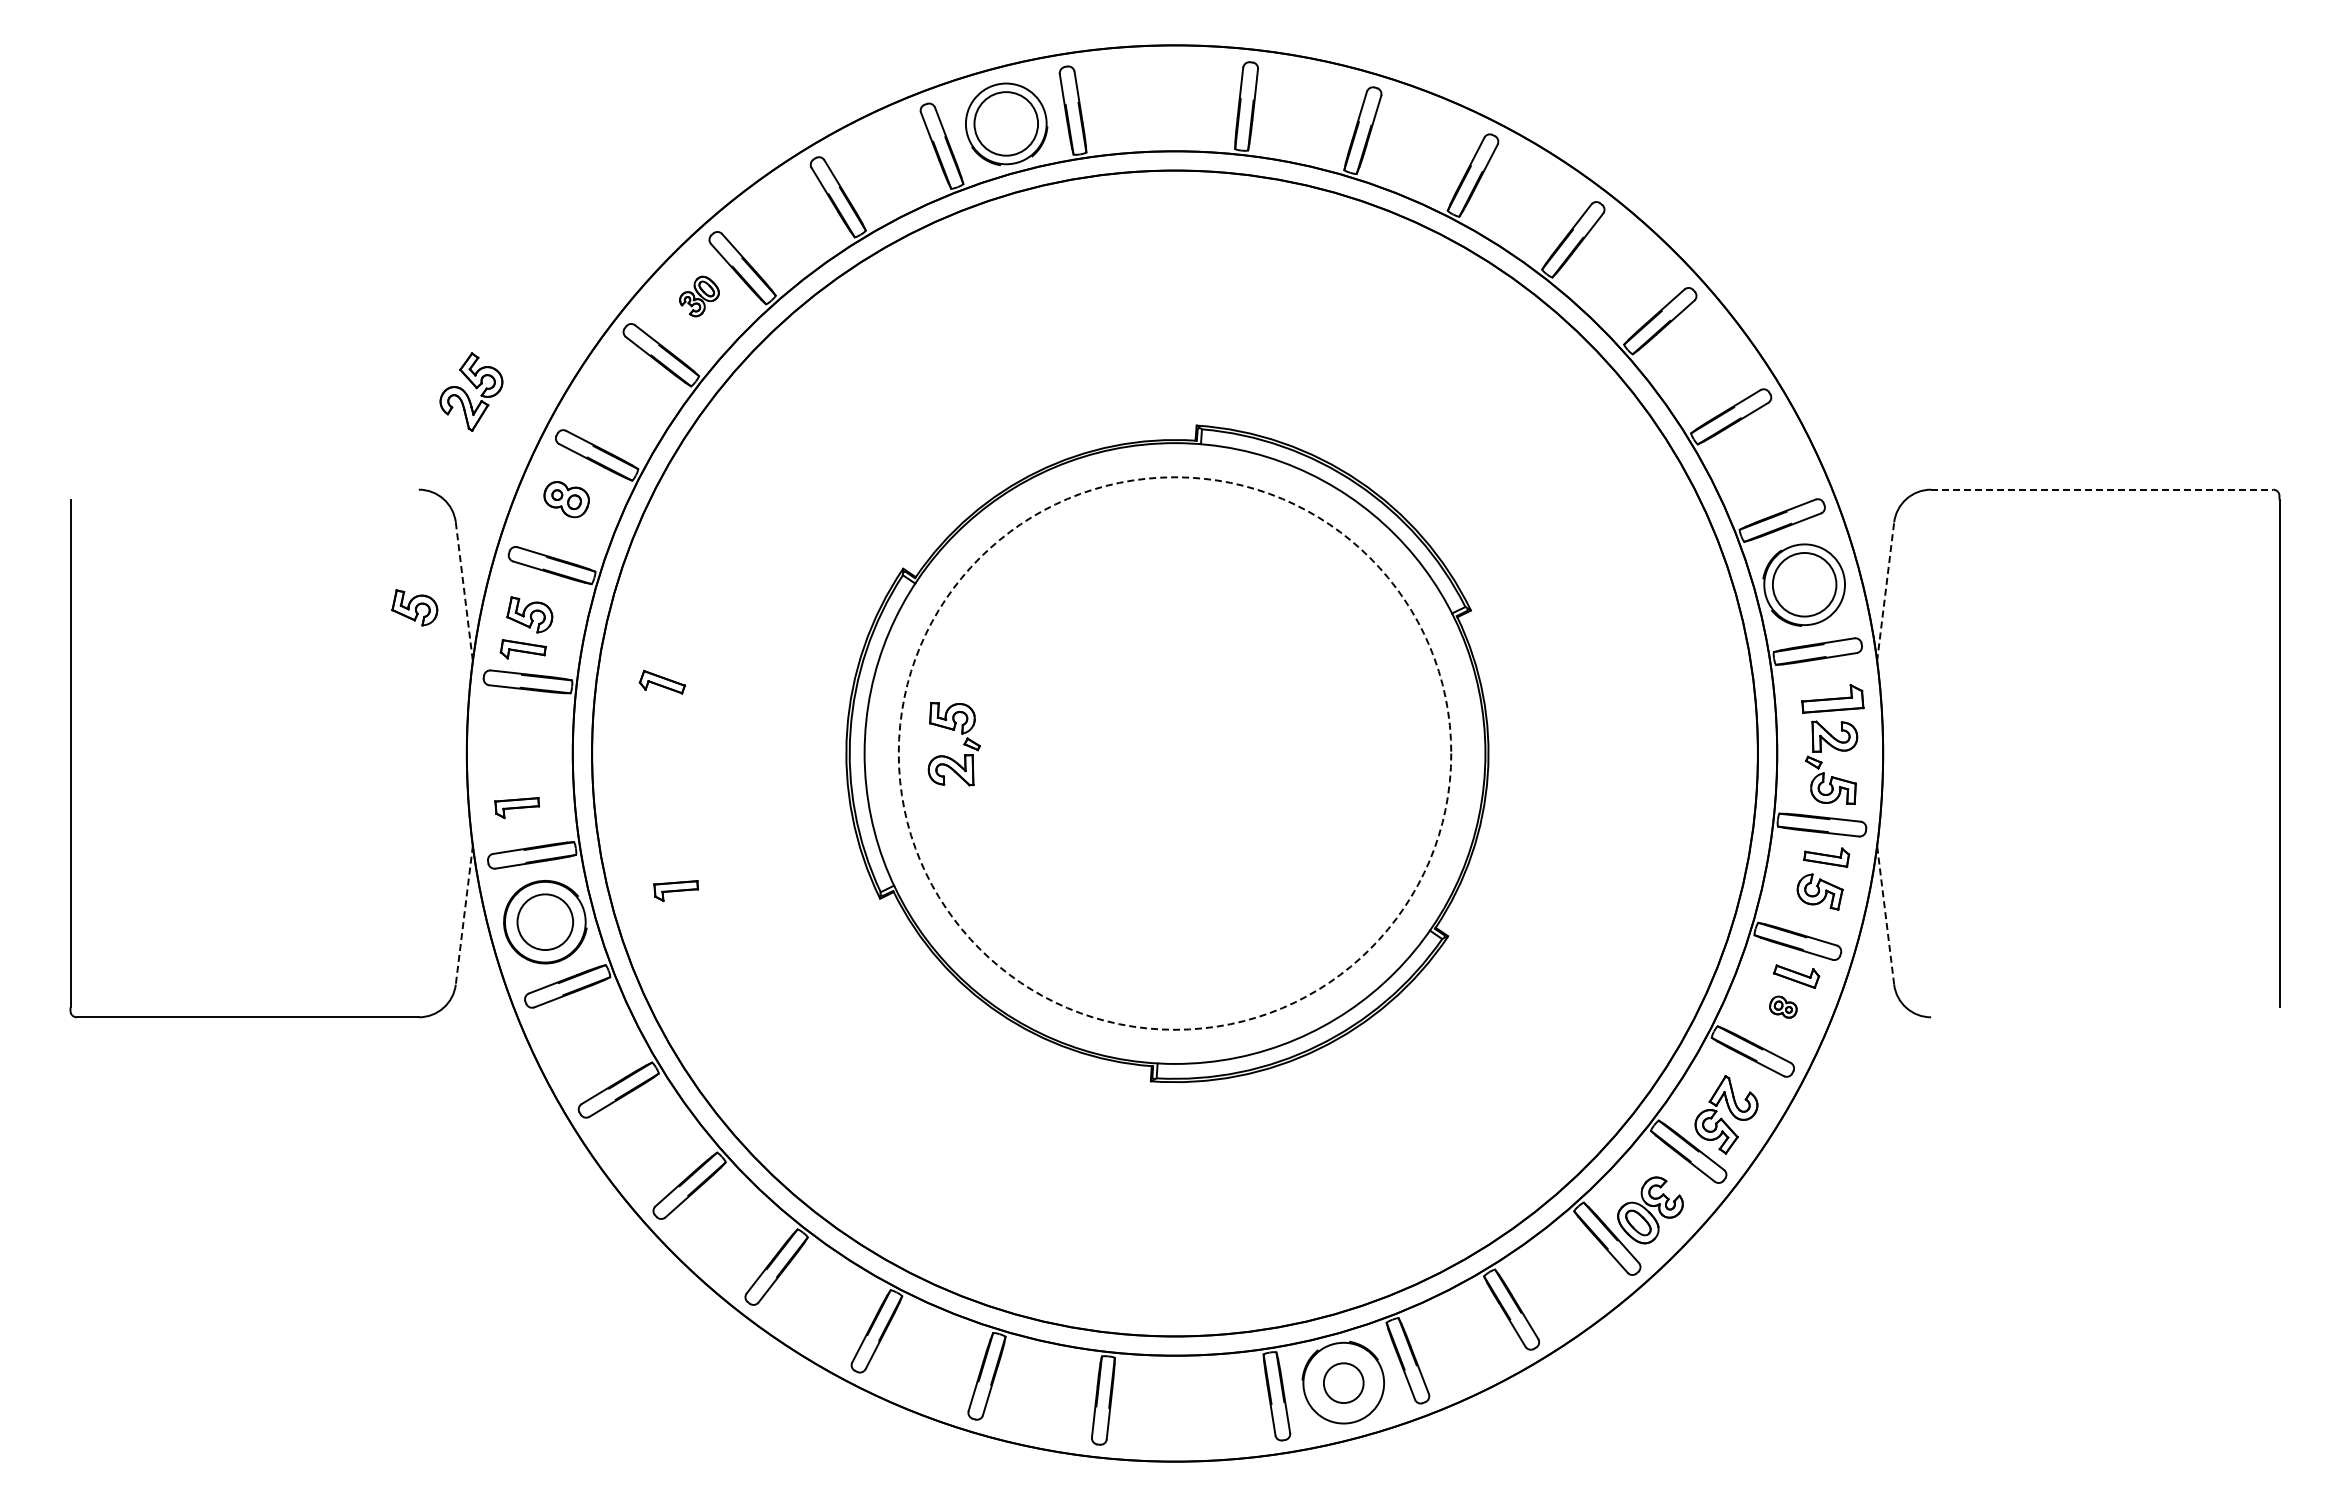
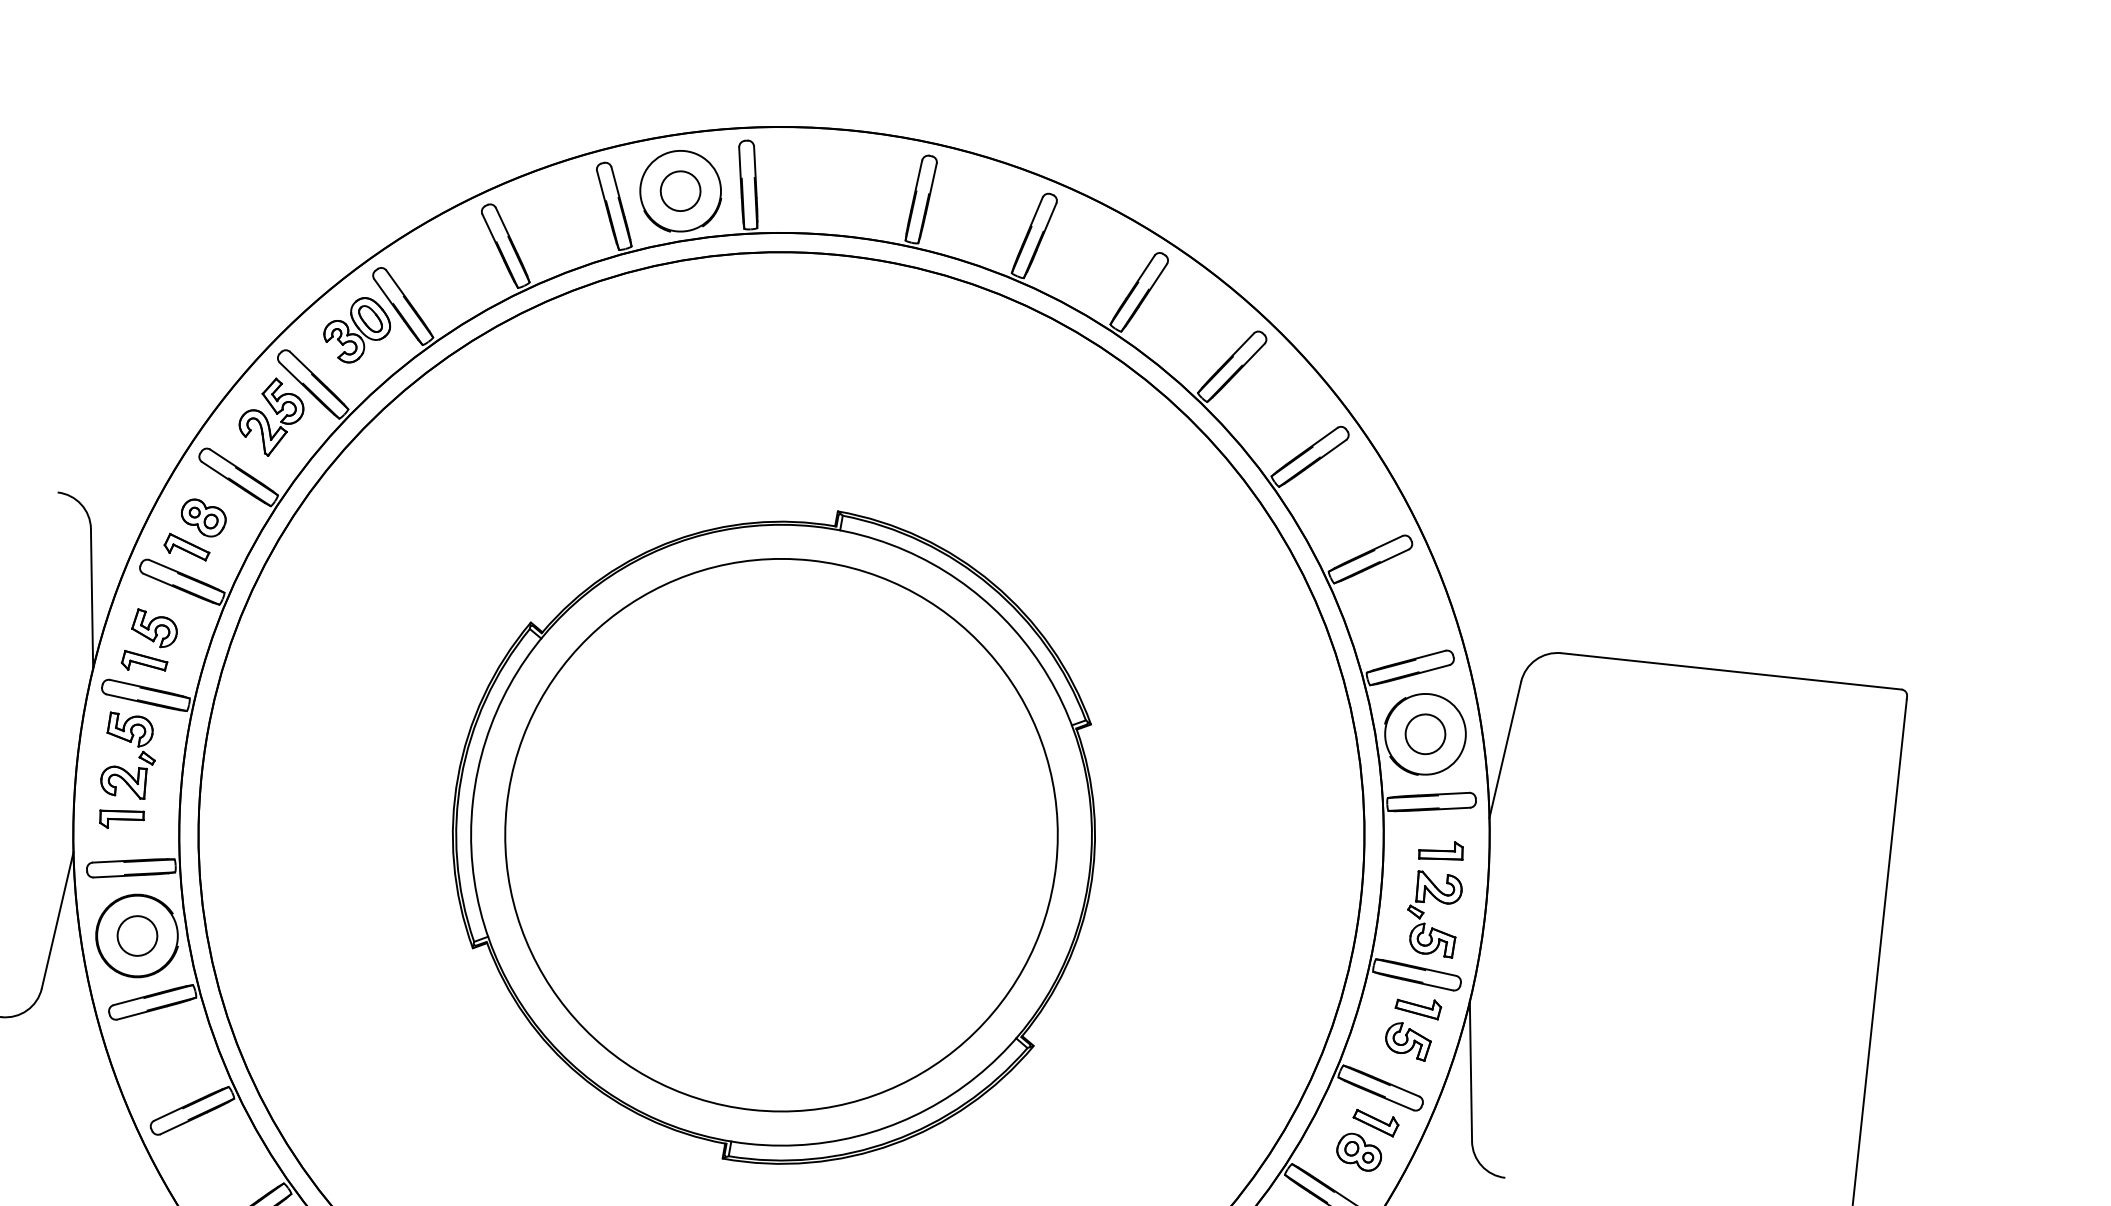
circle: (1006, 123) -> (680, 190), size x0.62
part: (699, 296) -> (357, 330), size x1.67
part: (471, 391) -> (271, 416), moved
line: (2102, 489) -> (1731, 671), dashed -> solid
circle: (1804, 584) -> (1425, 734), size x0.62
line: (464, 591) -> (92, 598), dashed -> solid
line: (1885, 591) -> (1505, 749), dashed -> solid
part: (414, 607) -> (40, 609), removed
part: (661, 681) -> (186, 546), moved
part: (1832, 698) -> (1441, 850), size x0.71
part: (963, 743) -> (138, 756), moved
circle: (1174, 753) -> (781, 835), dashed -> solid
part: (676, 890) -> (271, 918), removed
line: (464, 915) -> (57, 920), dashed -> solid
line: (1885, 915) -> (1470, 1071), dashed -> solid
circle: (545, 922) -> (137, 936), size x0.71
part: (1783, 1006) -> (1359, 1151), size x1.67

